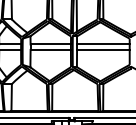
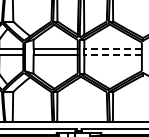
line: (103, 44) -> (113, 48), solid -> dashed
line: (103, 49) -> (113, 54), solid -> dashed

